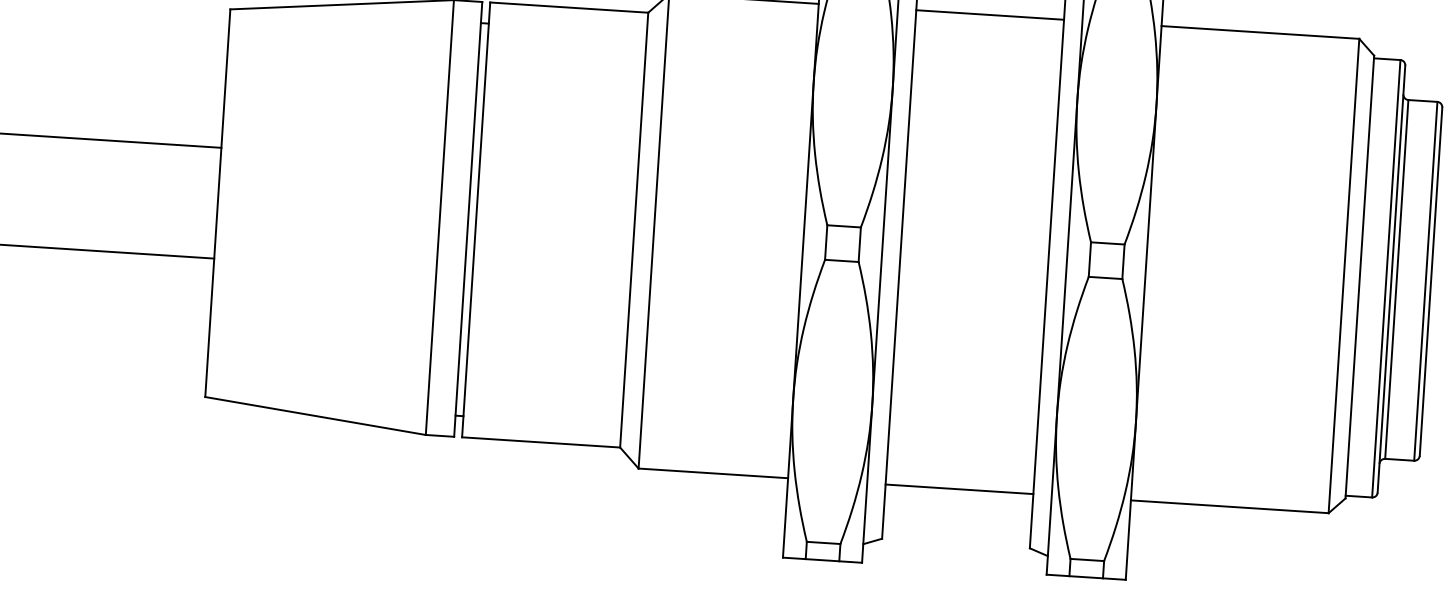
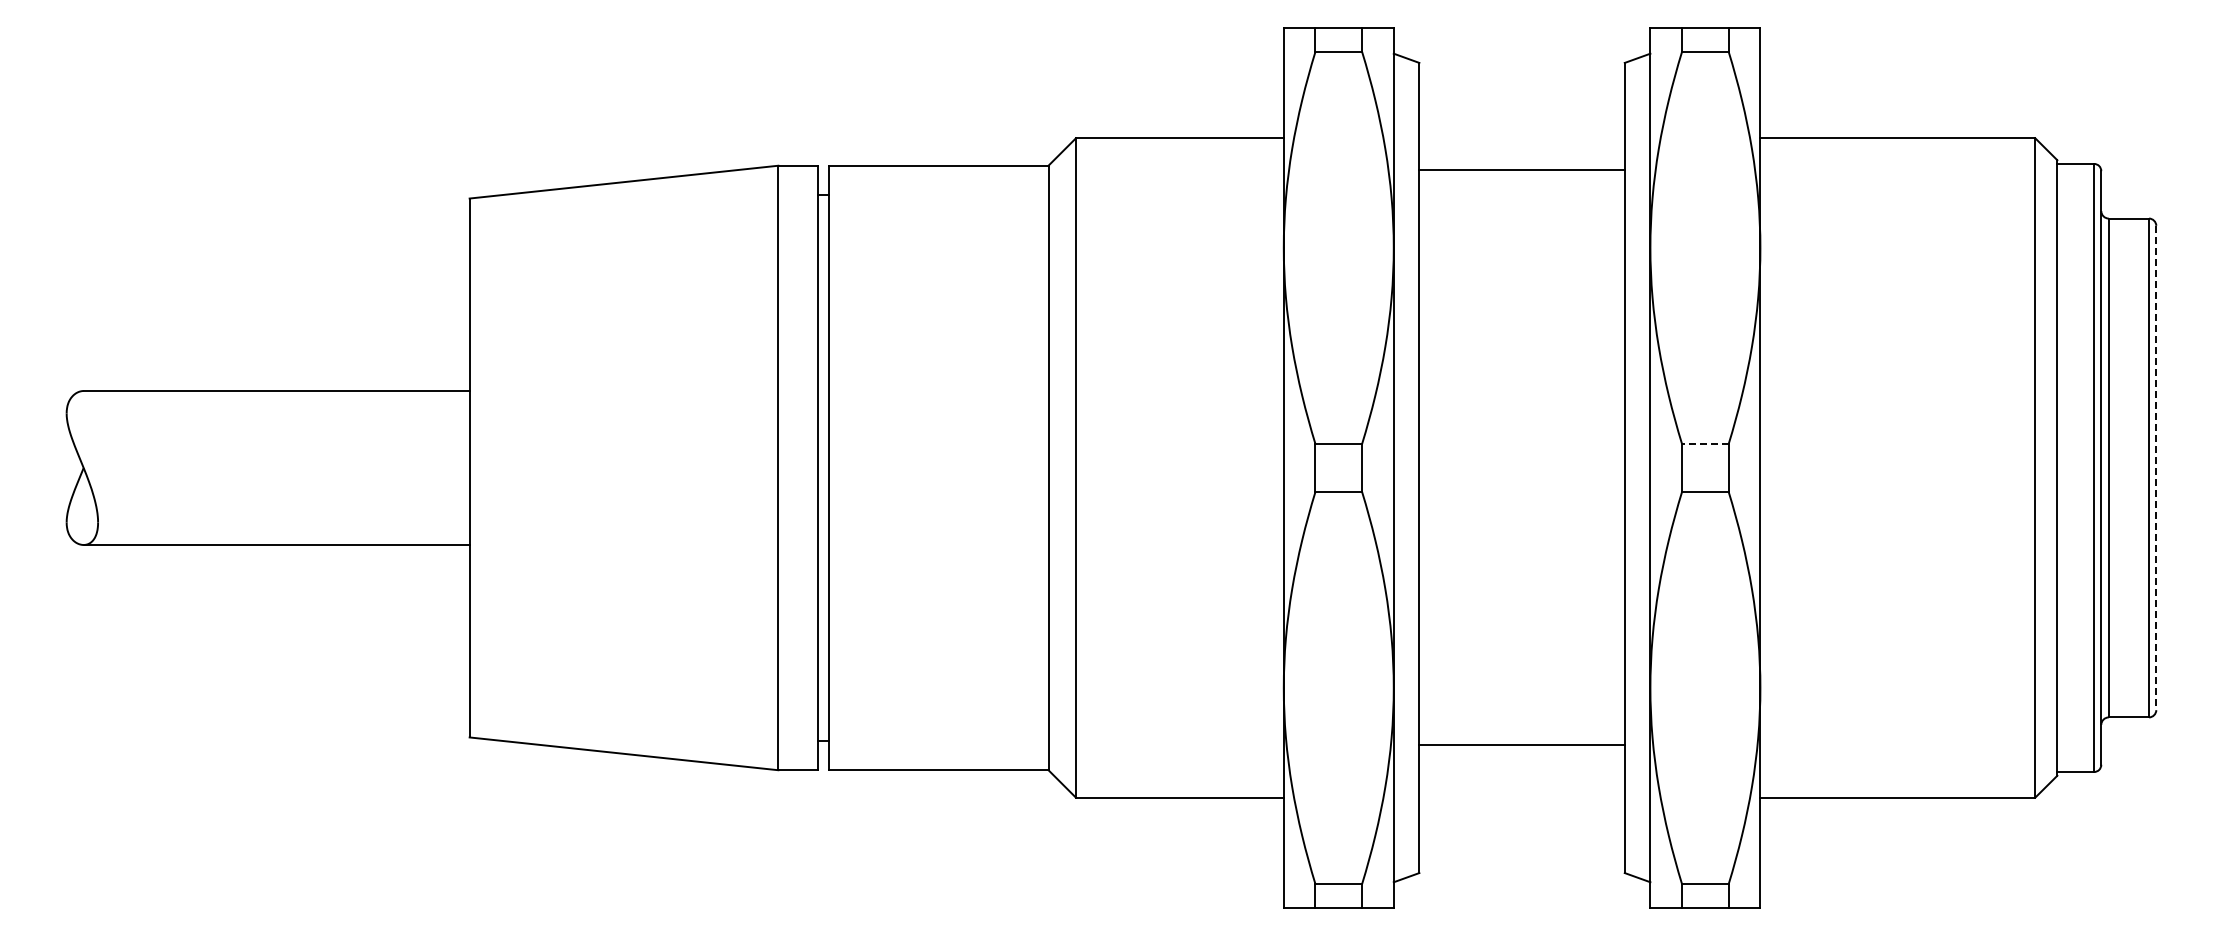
line: (989, 15) -> (1521, 170), moved
line: (1107, 243) -> (1704, 443), solid -> dashed
line: (1431, 282) -> (2156, 468), solid -> dashed
line: (959, 489) -> (1521, 744), moved

